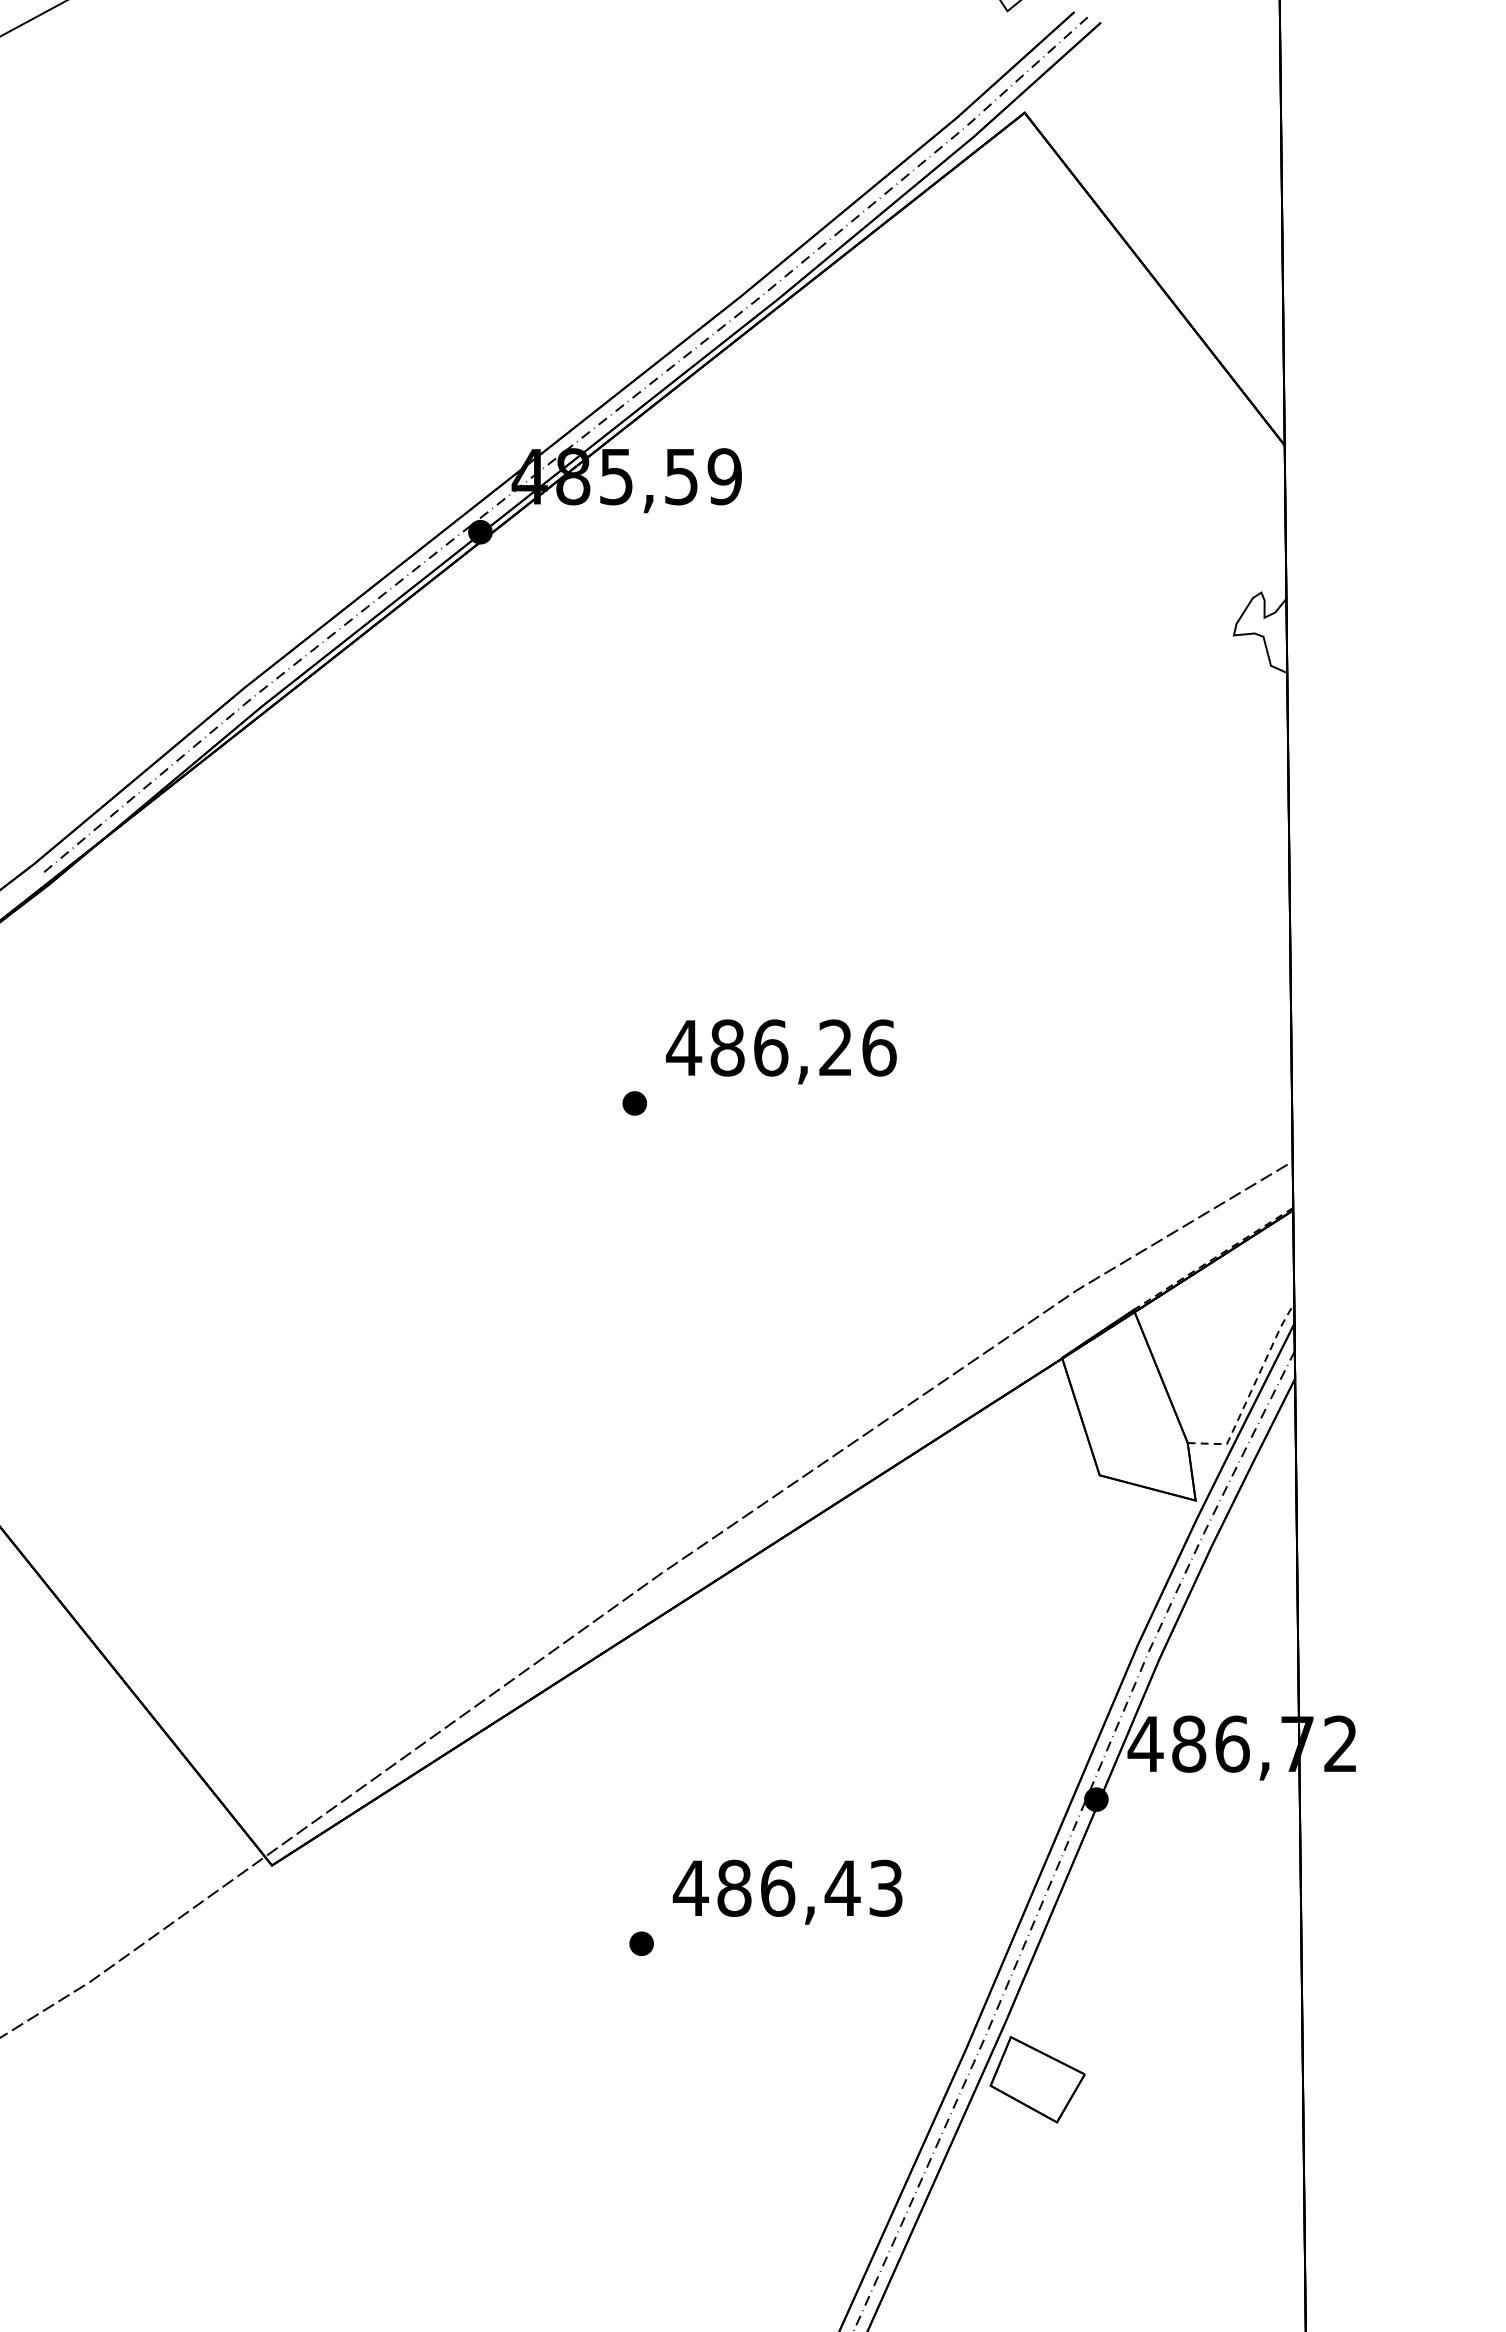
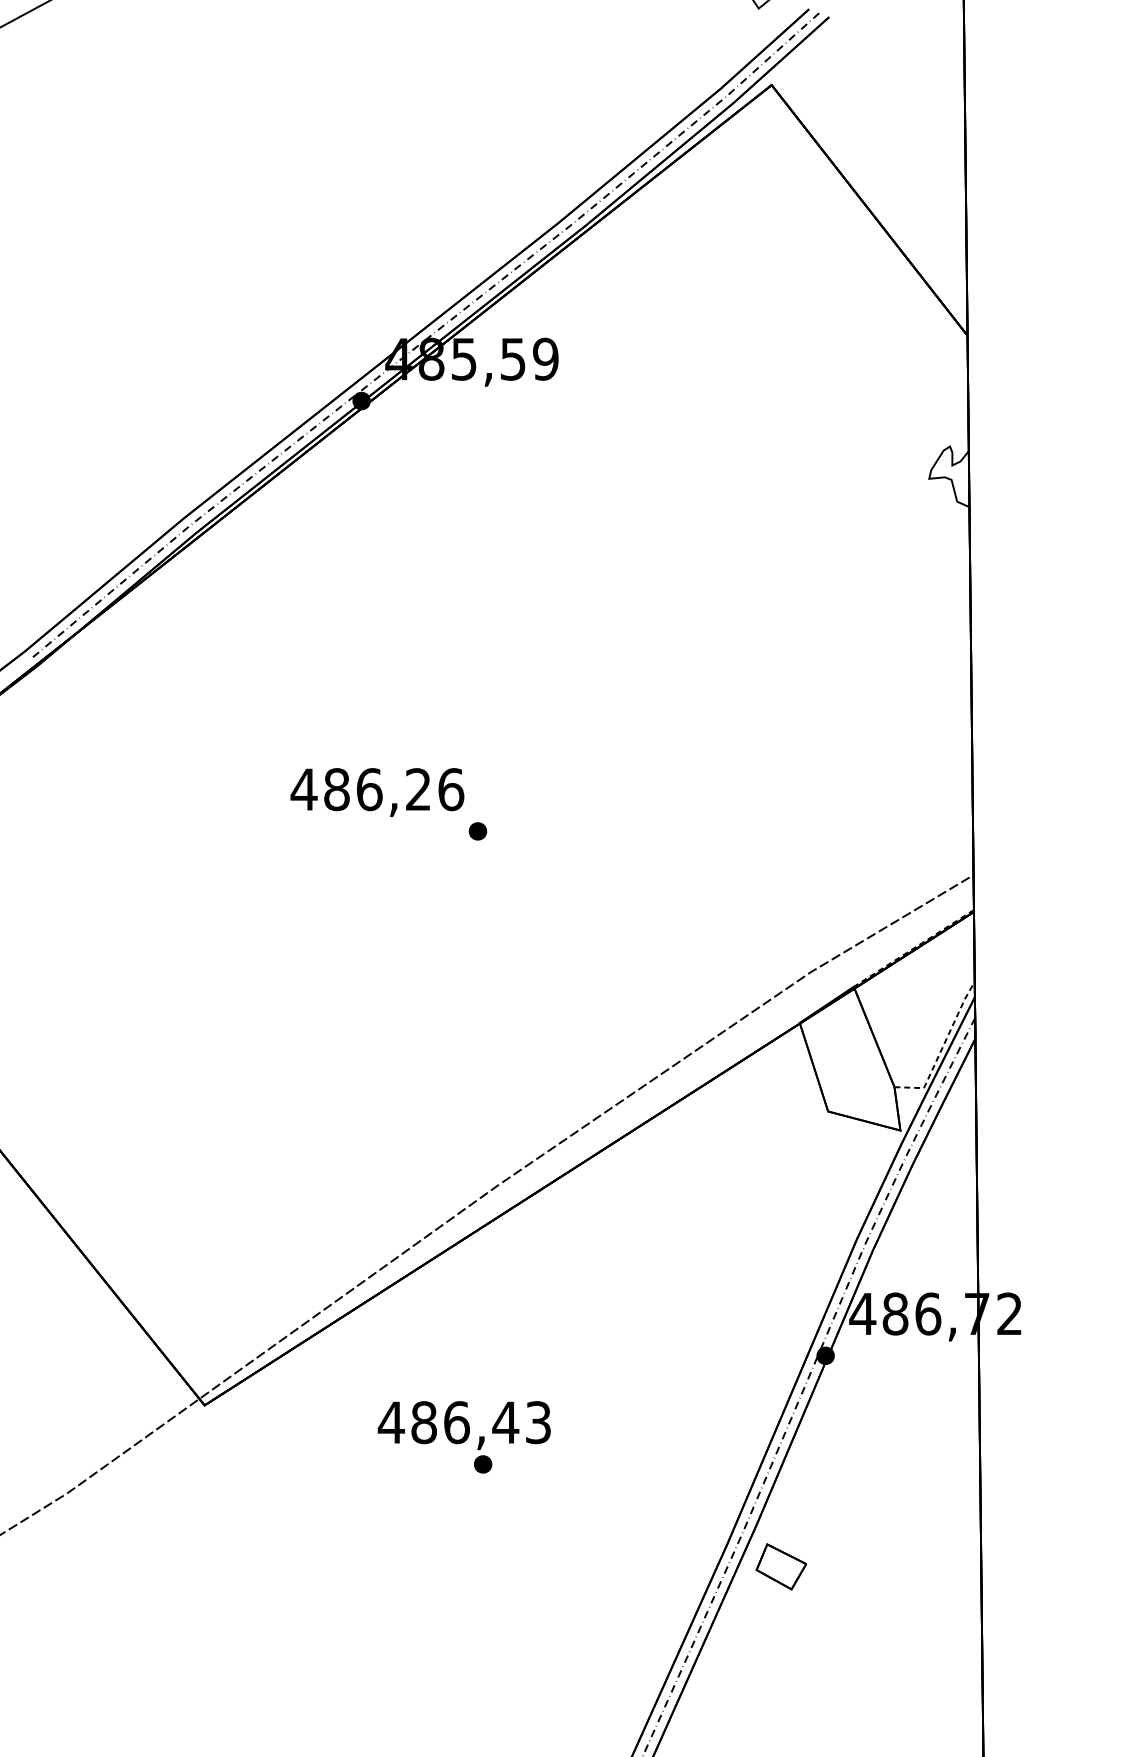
text: (781, 1051) -> (377, 792), moved
text: (787, 1891) -> (464, 1425), moved
part: (1037, 2079) -> (781, 1566), size x0.7

